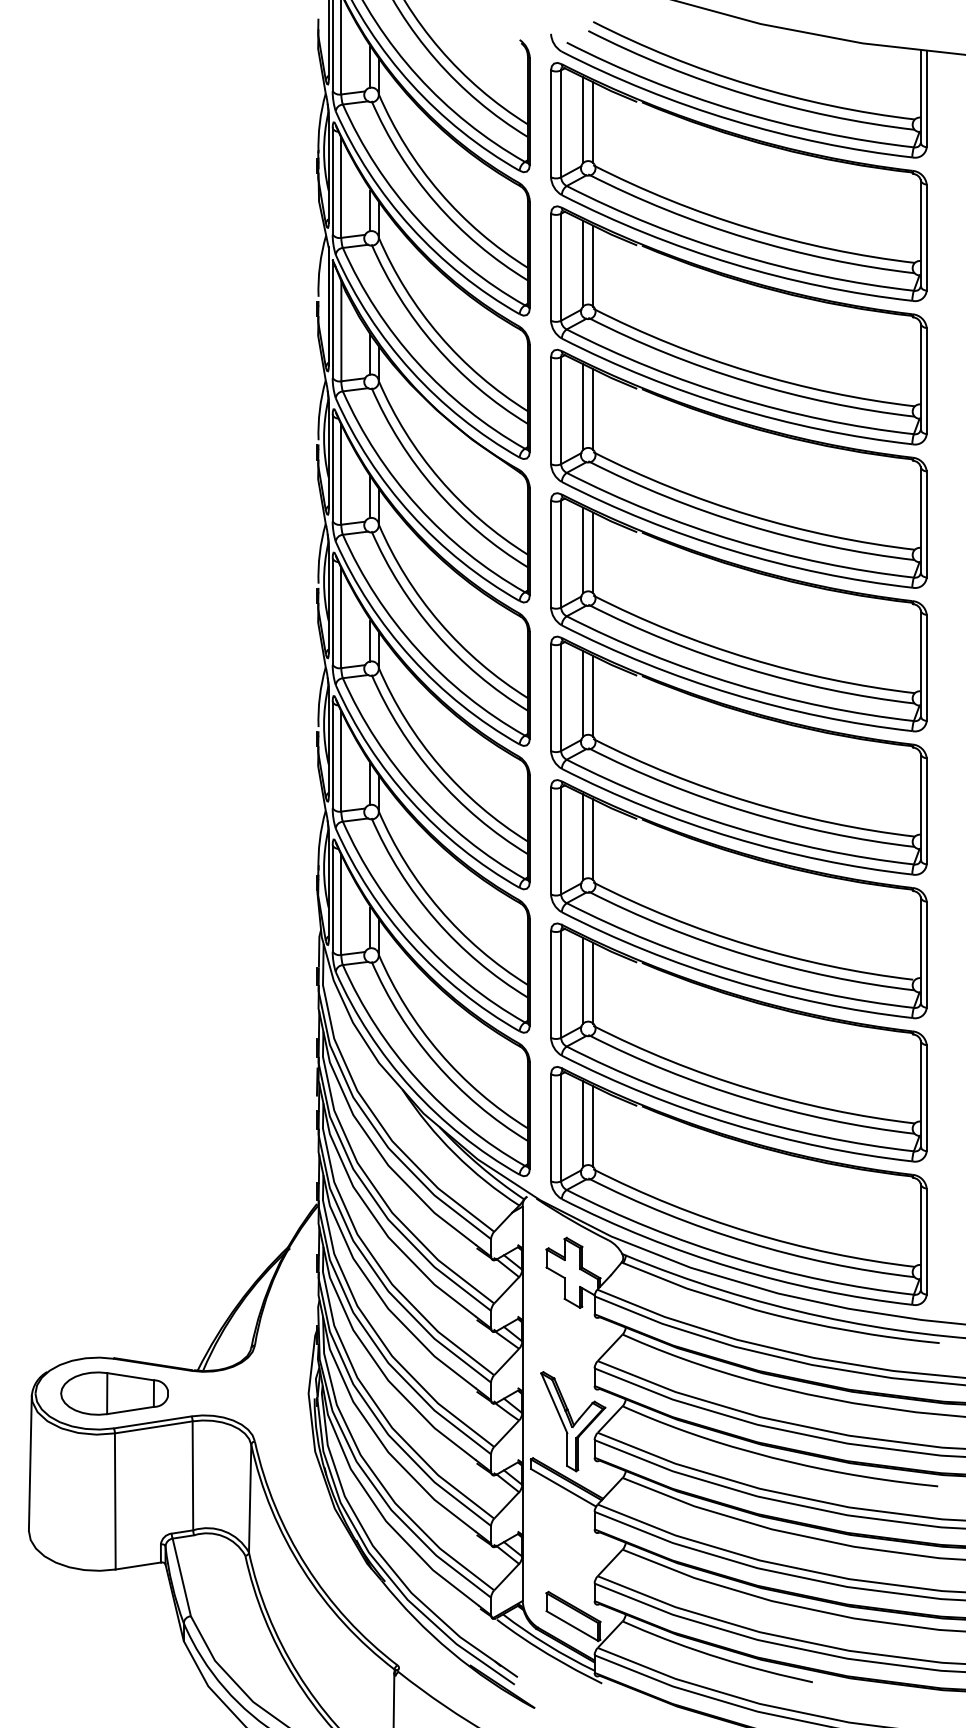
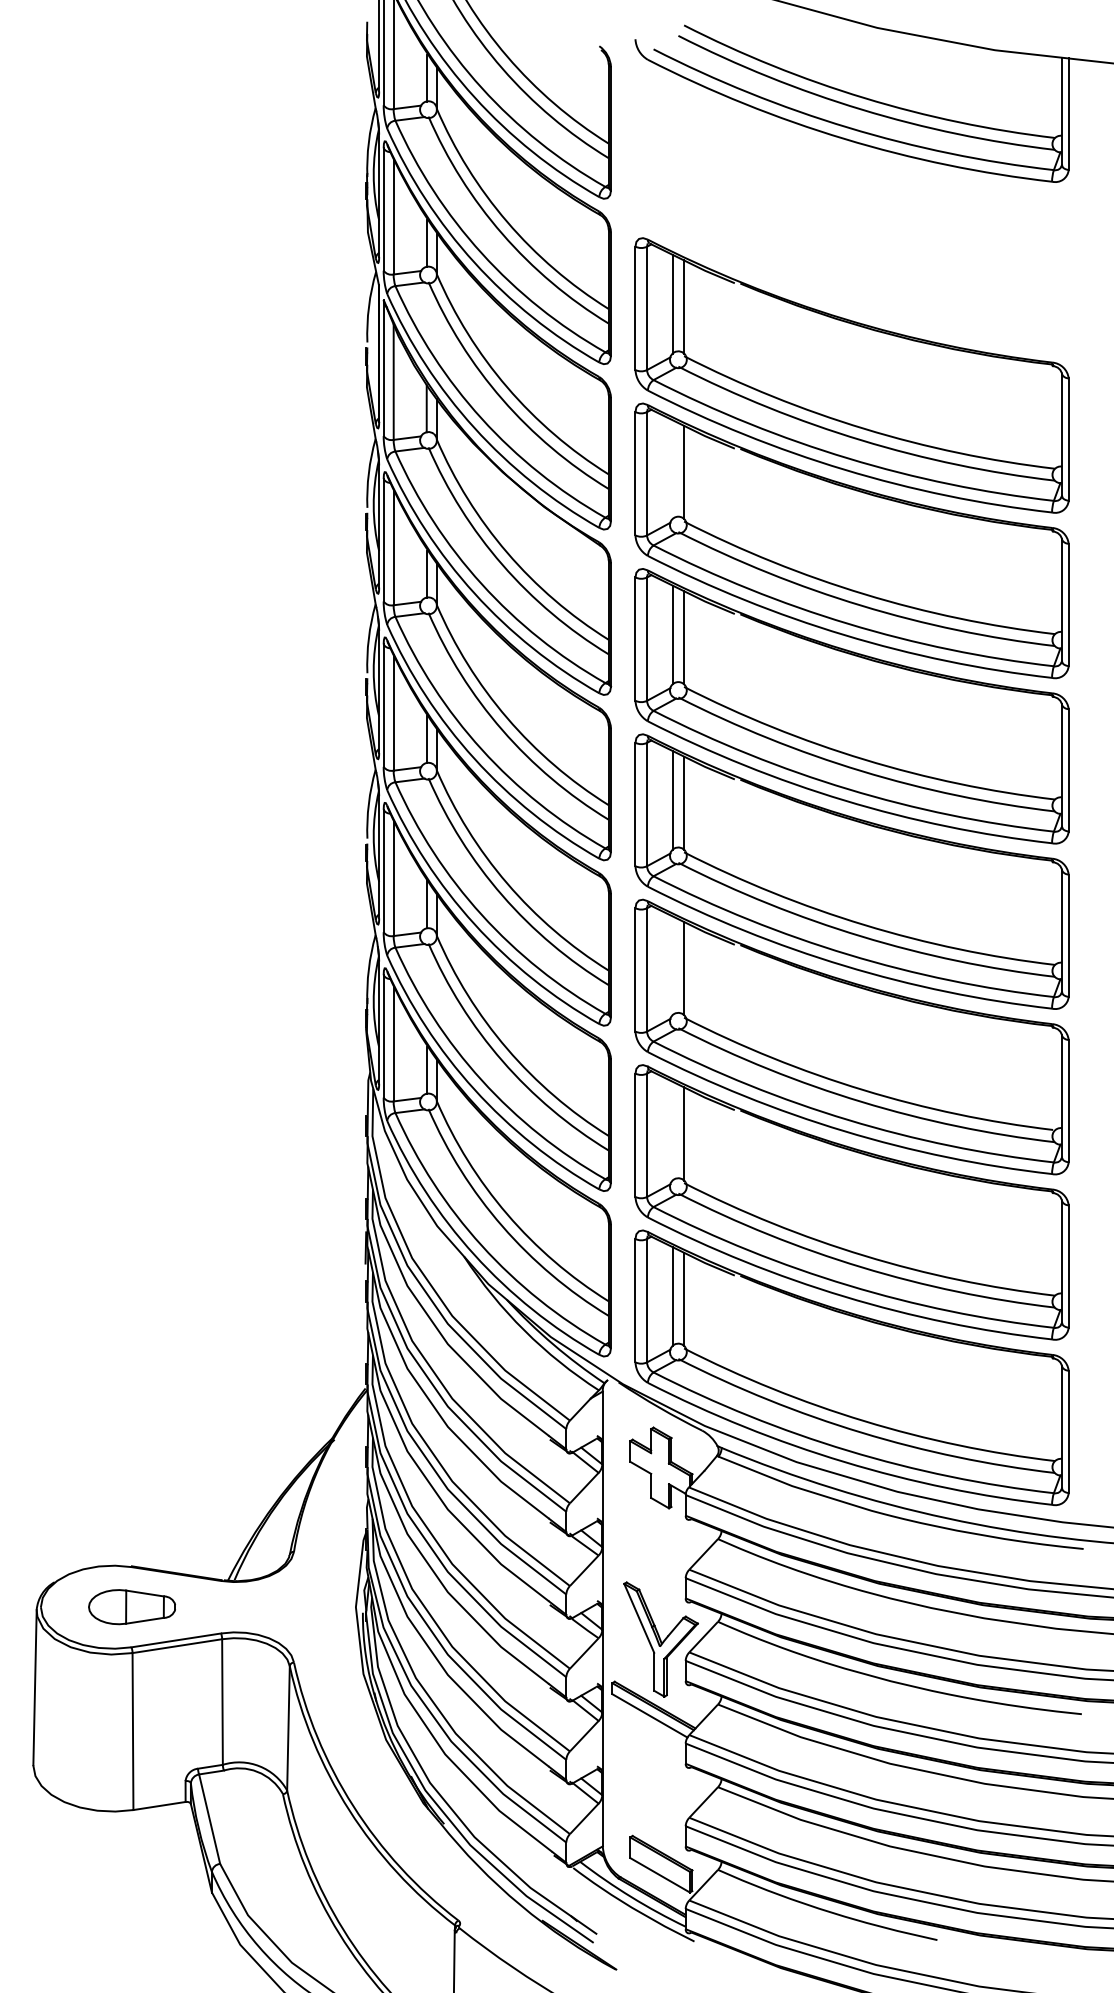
part: (738, 181) -> (851, 209), removed
line: (583, 406) -> (672, 469), removed
line: (583, 837) -> (672, 965), removed
line: (583, 980) -> (672, 1130), removed
part: (114, 1392) -> (131, 1606), size x0.7

